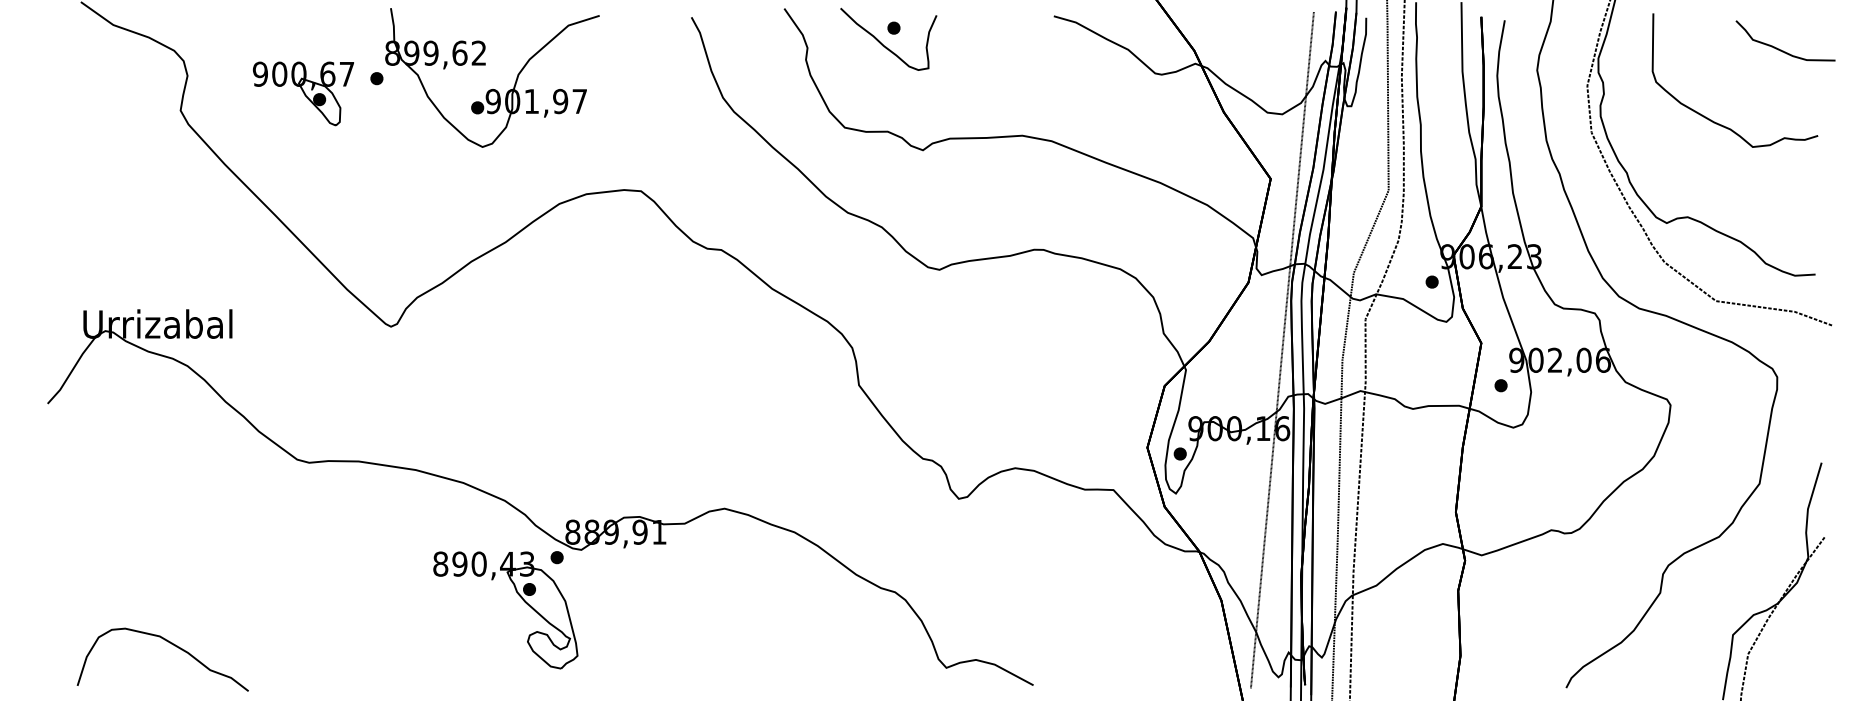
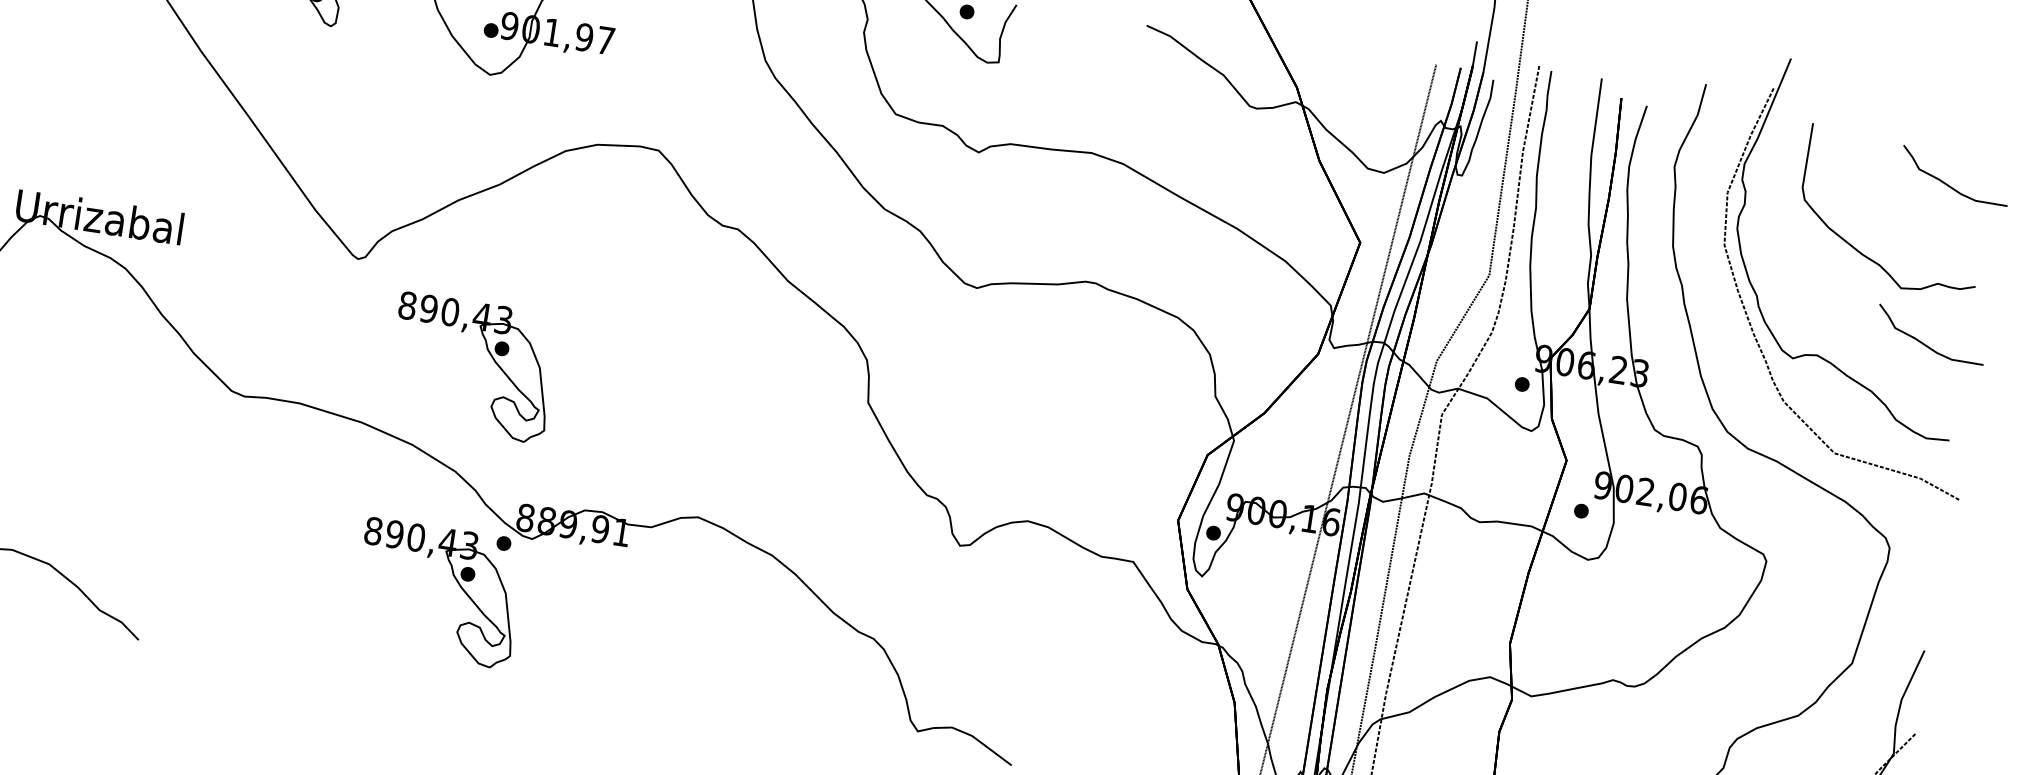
part: (1781, 192) -> (1925, 343), added
part: (519, 393) -> (489, 354), added

